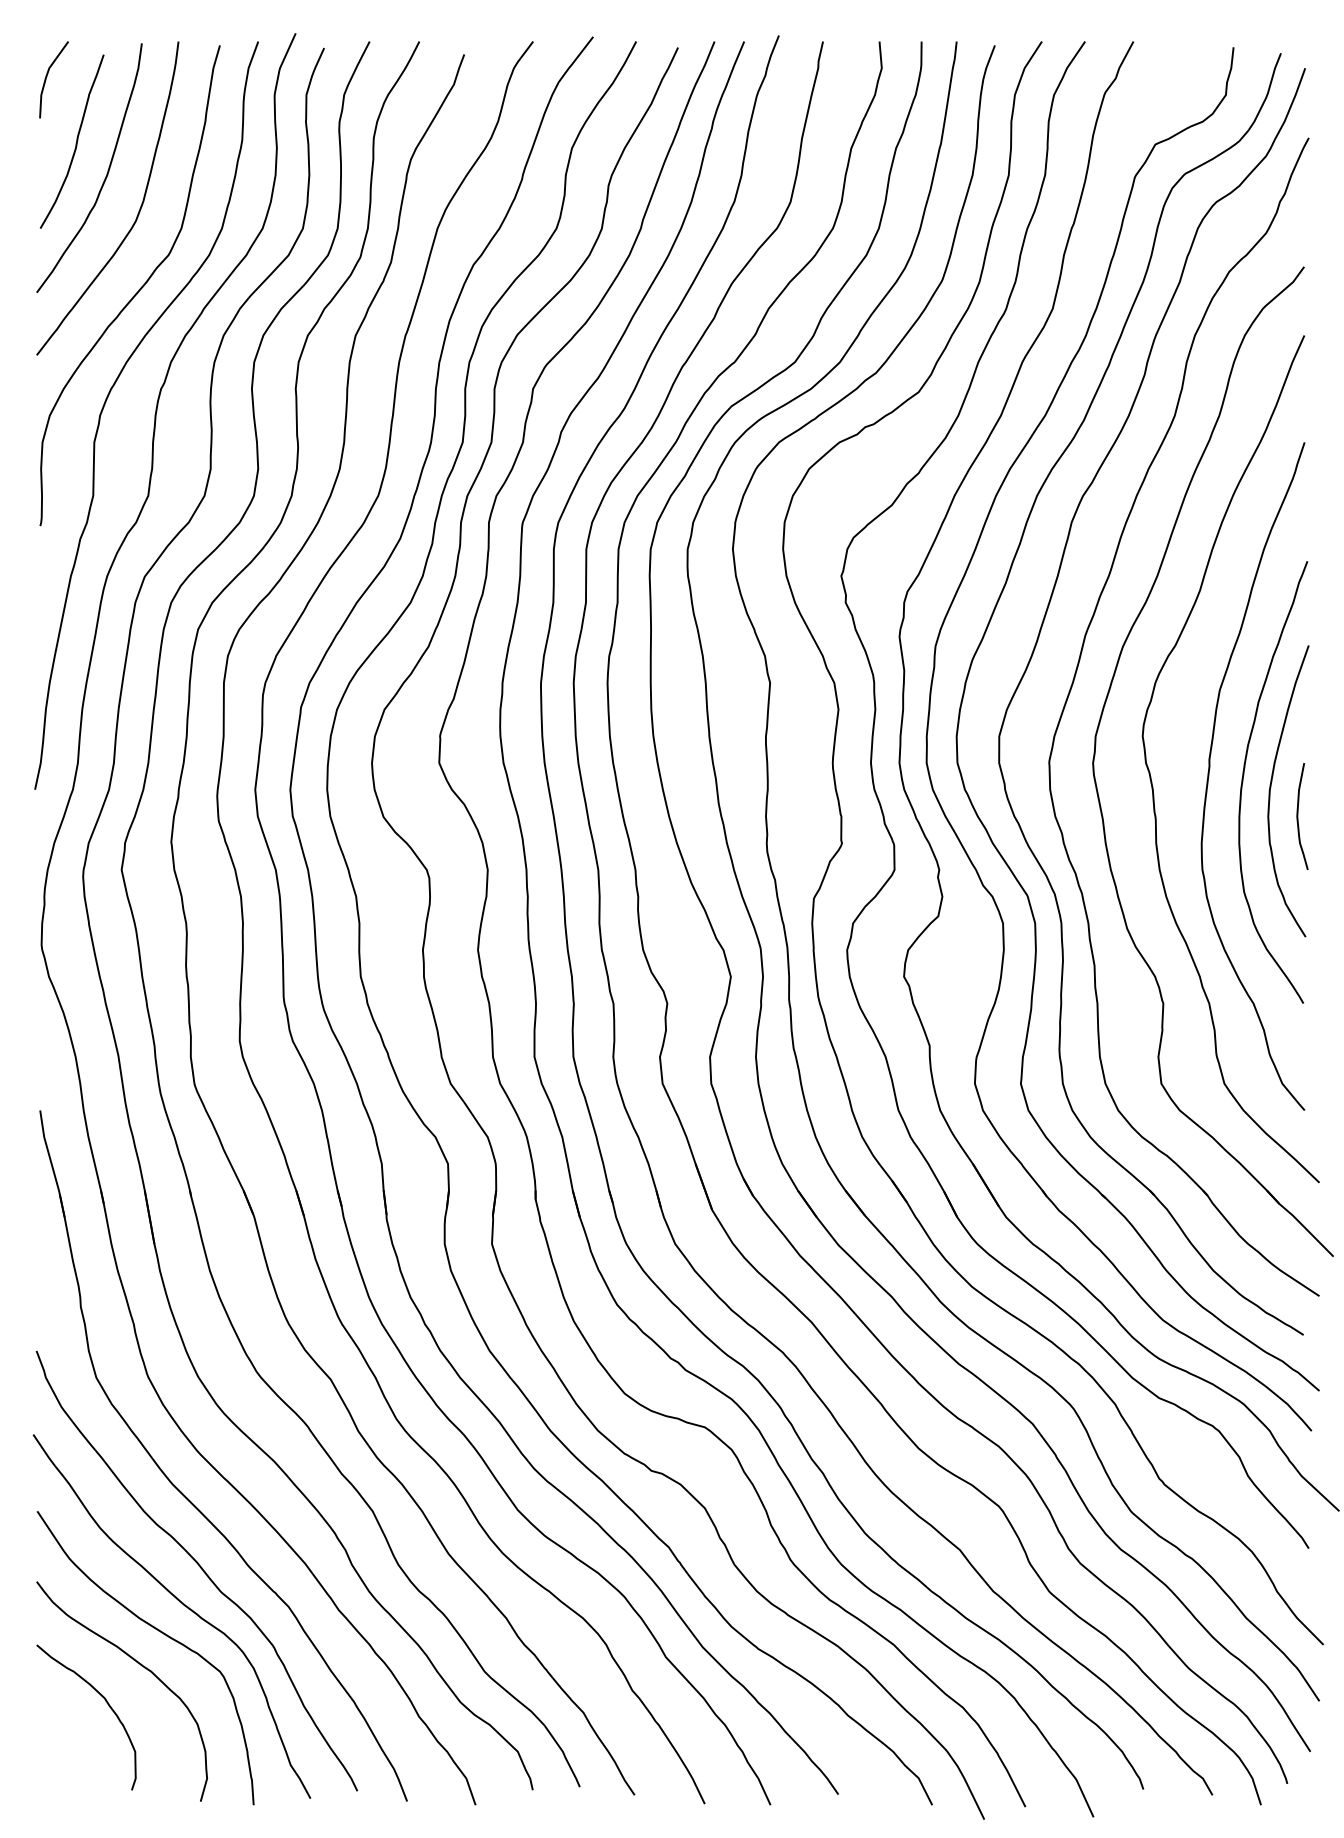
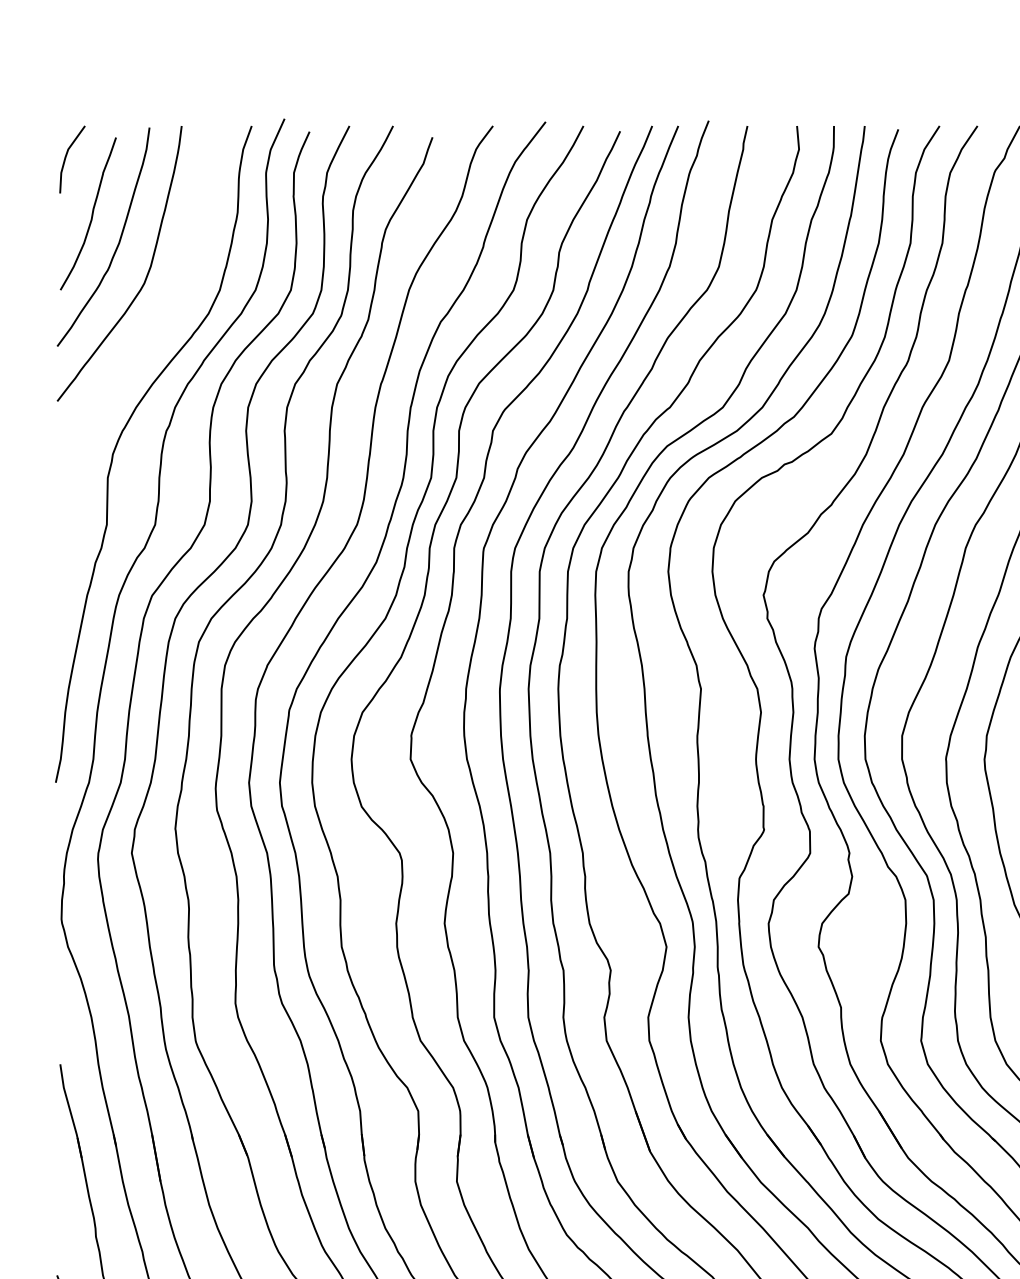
curve: (136, 292) -> (144, 346), removed

